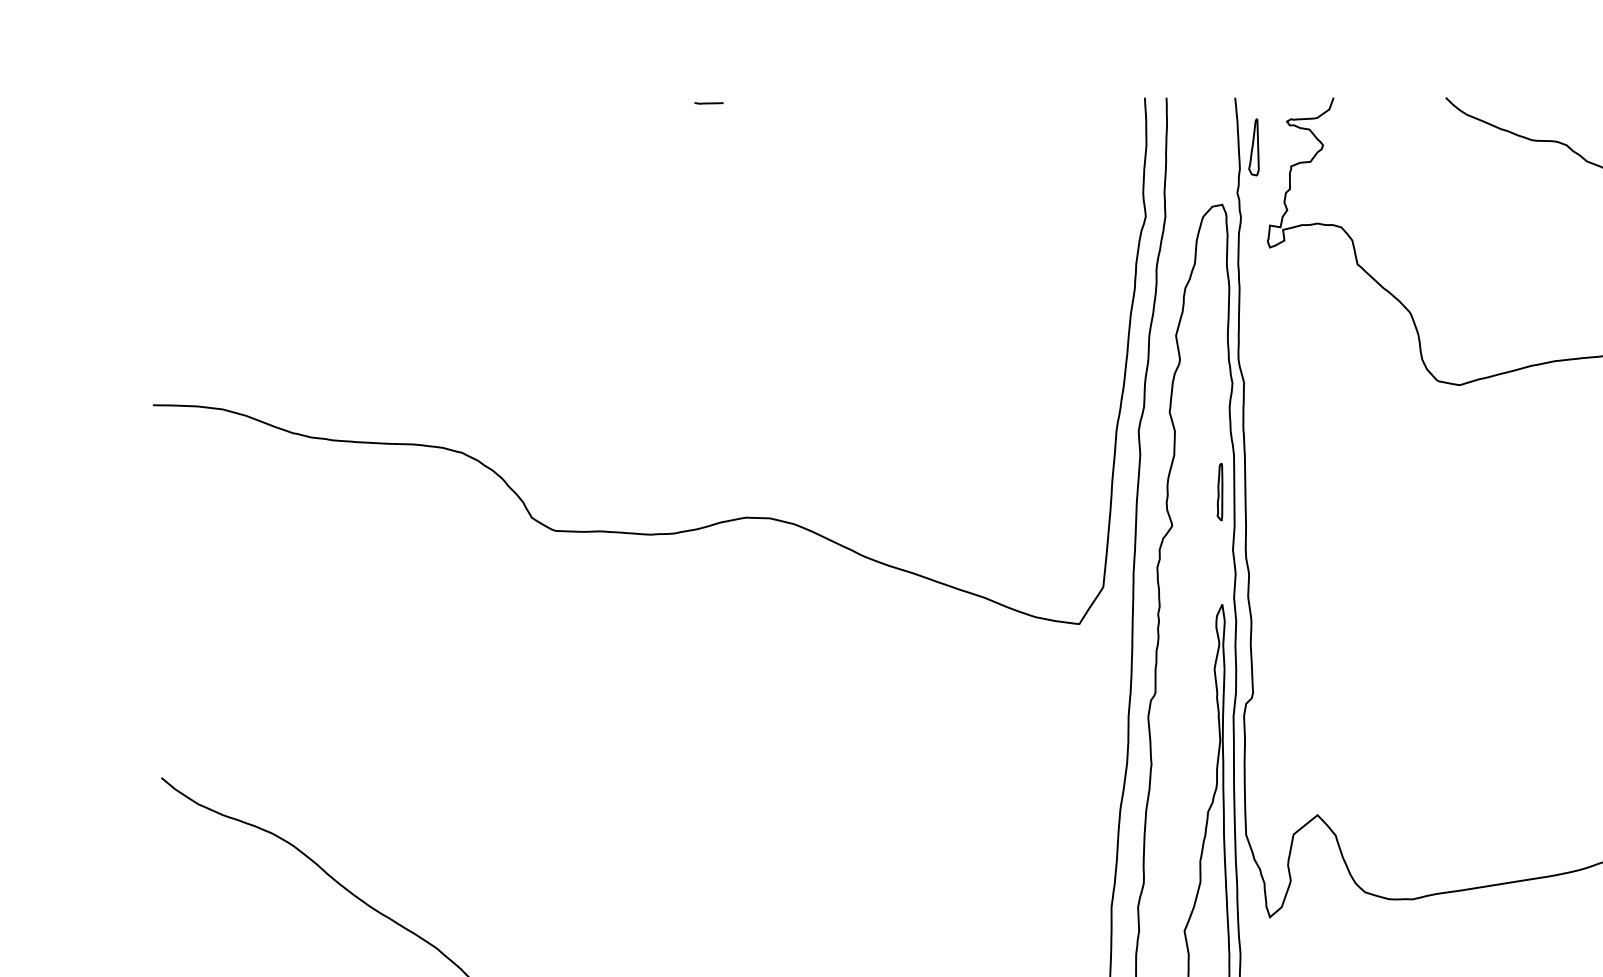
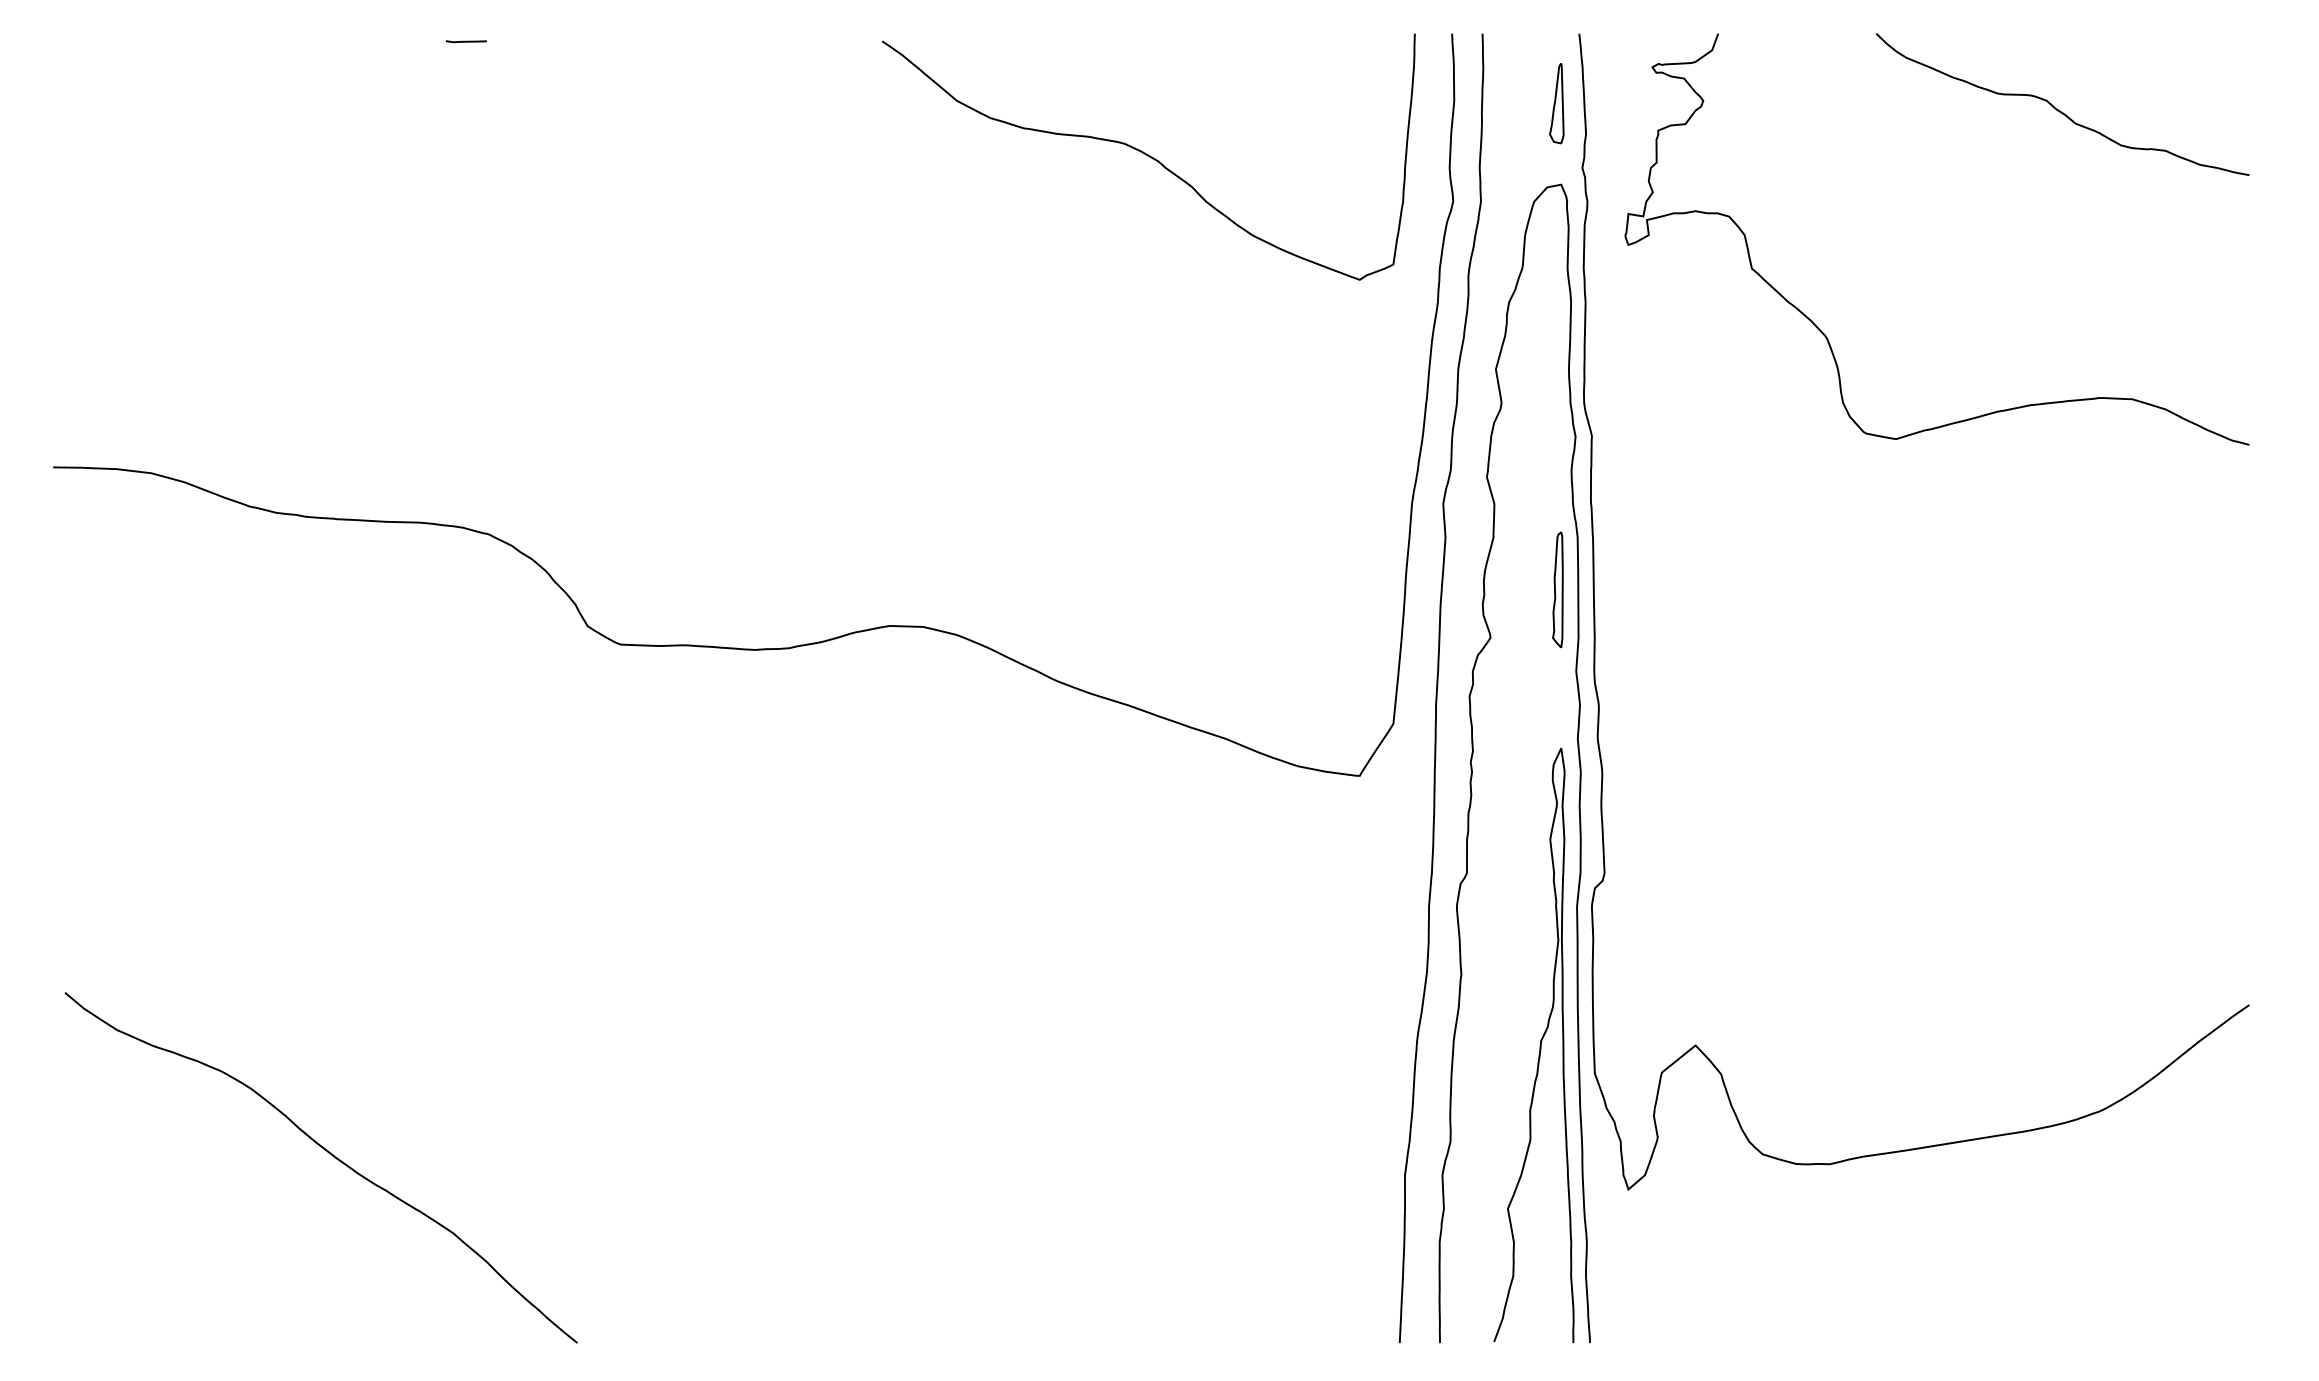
line: (708, 103) -> (465, 41), moved
part: (1253, 147) -> (1556, 103), moved
curve: (929, 184) -> (1148, 156), added
part: (1219, 491) -> (1557, 589), size x1.43

